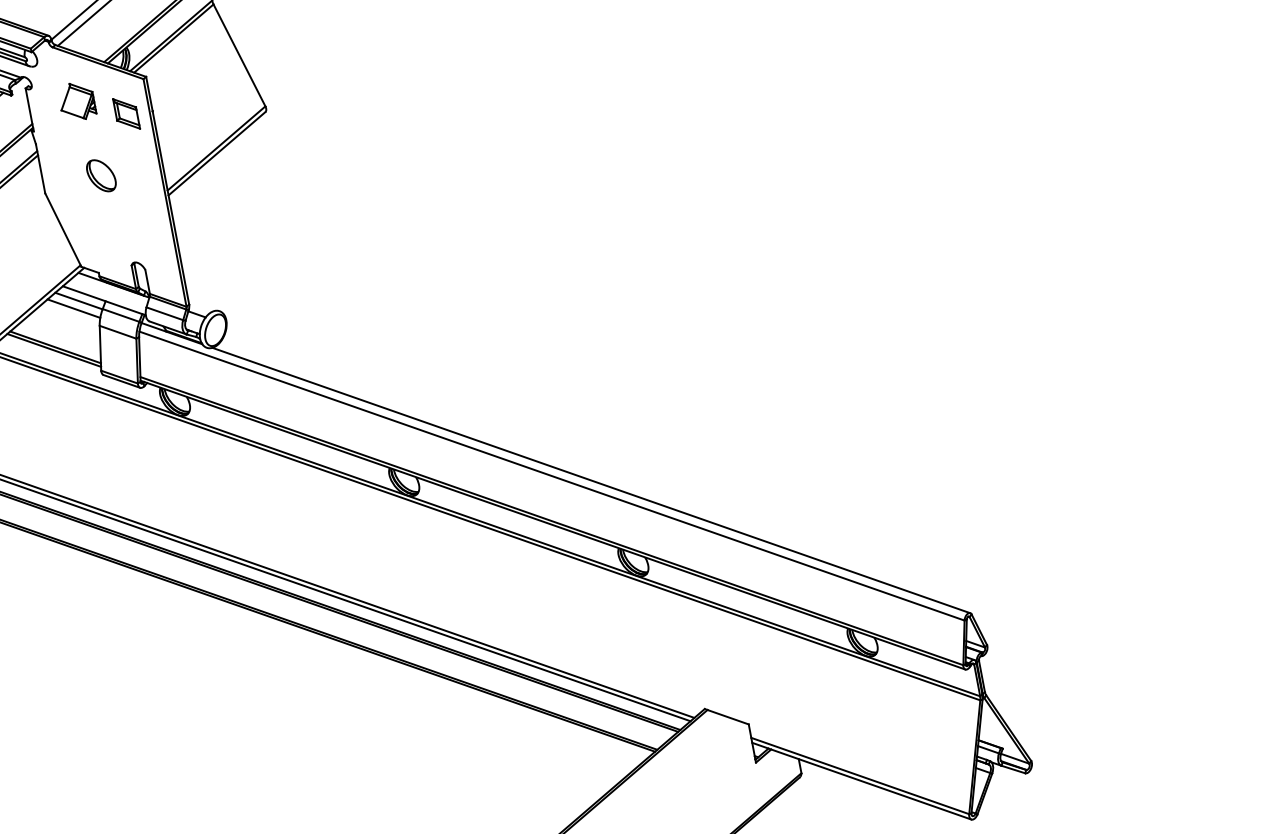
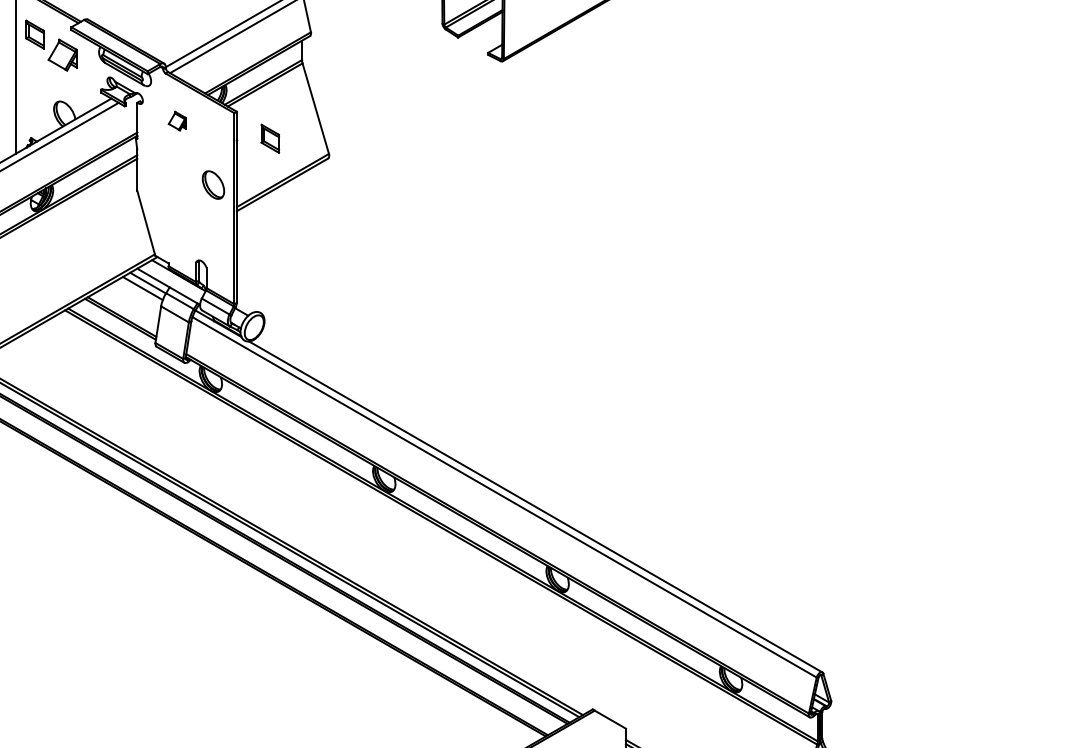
part: (77, 100) -> (177, 120), size x0.6
part: (125, 113) -> (269, 138), moved
part: (101, 175) -> (213, 184), moved

